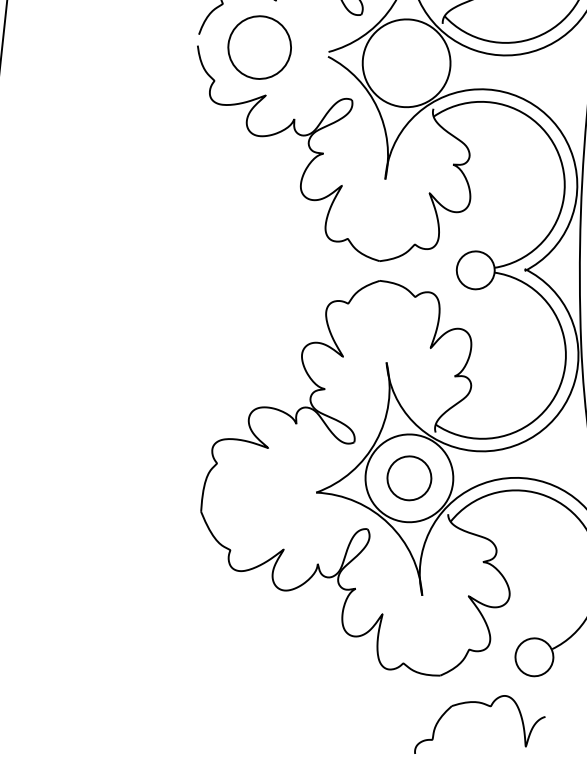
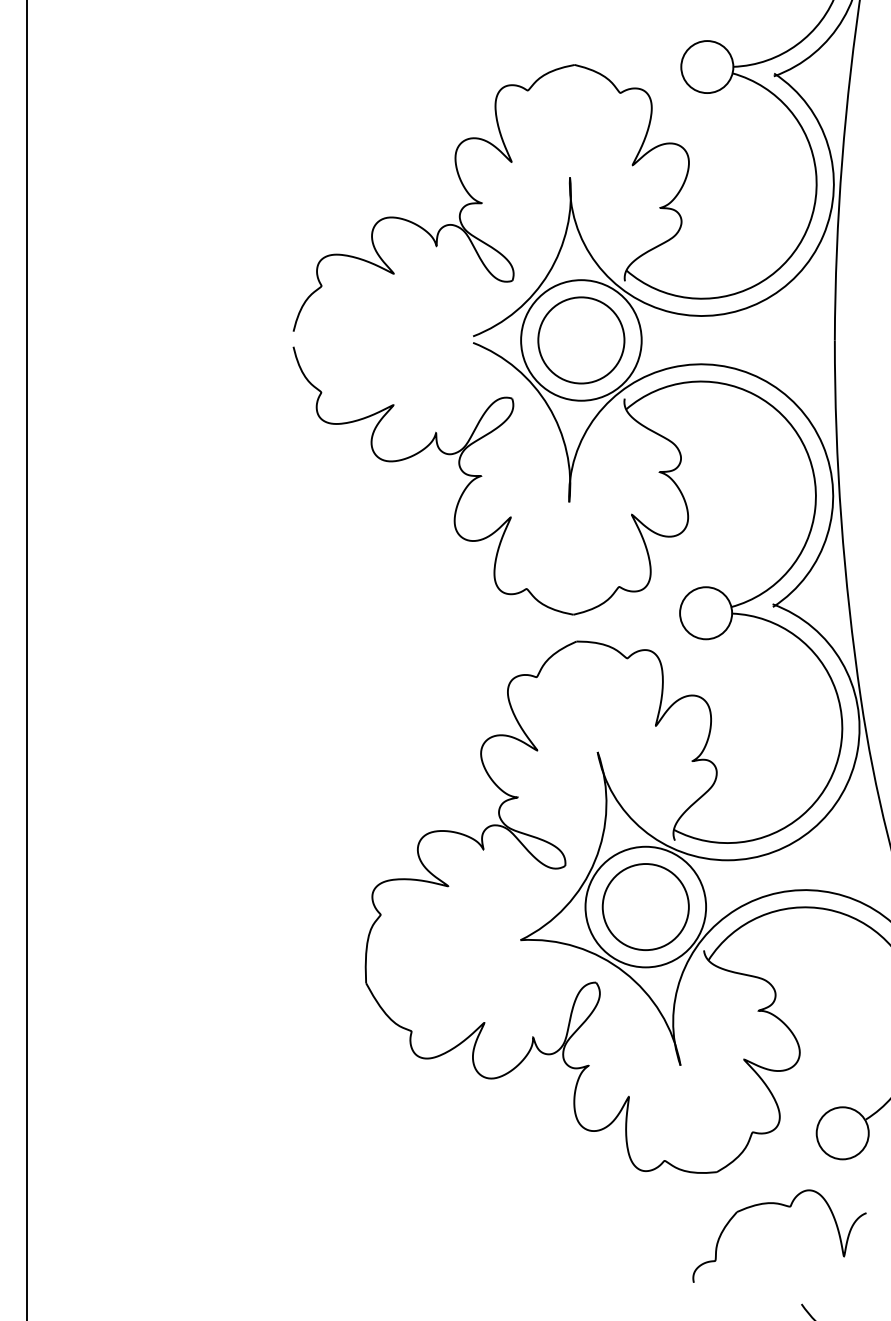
circle: (259, 47) -> (581, 340), moved
circle: (409, 478) -> (645, 907), size x1.43

